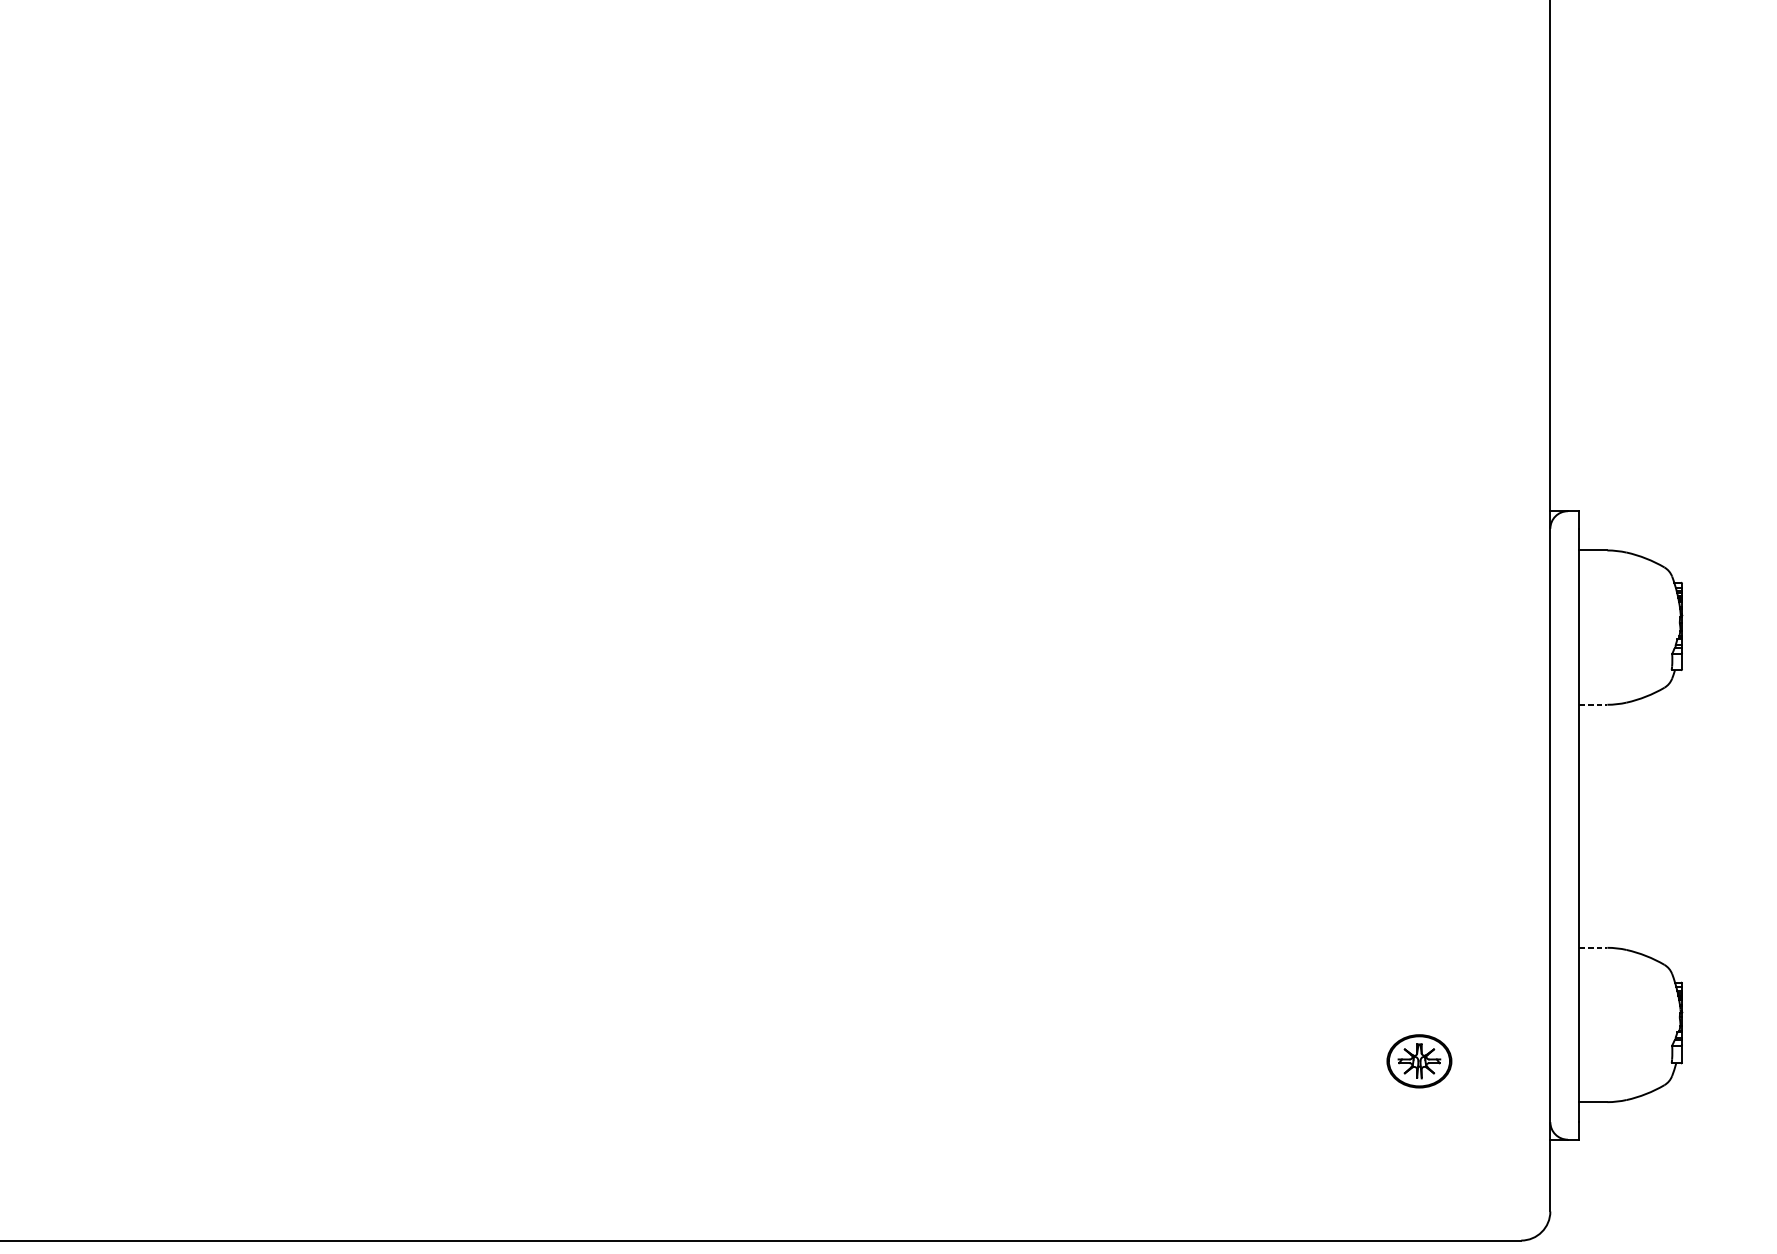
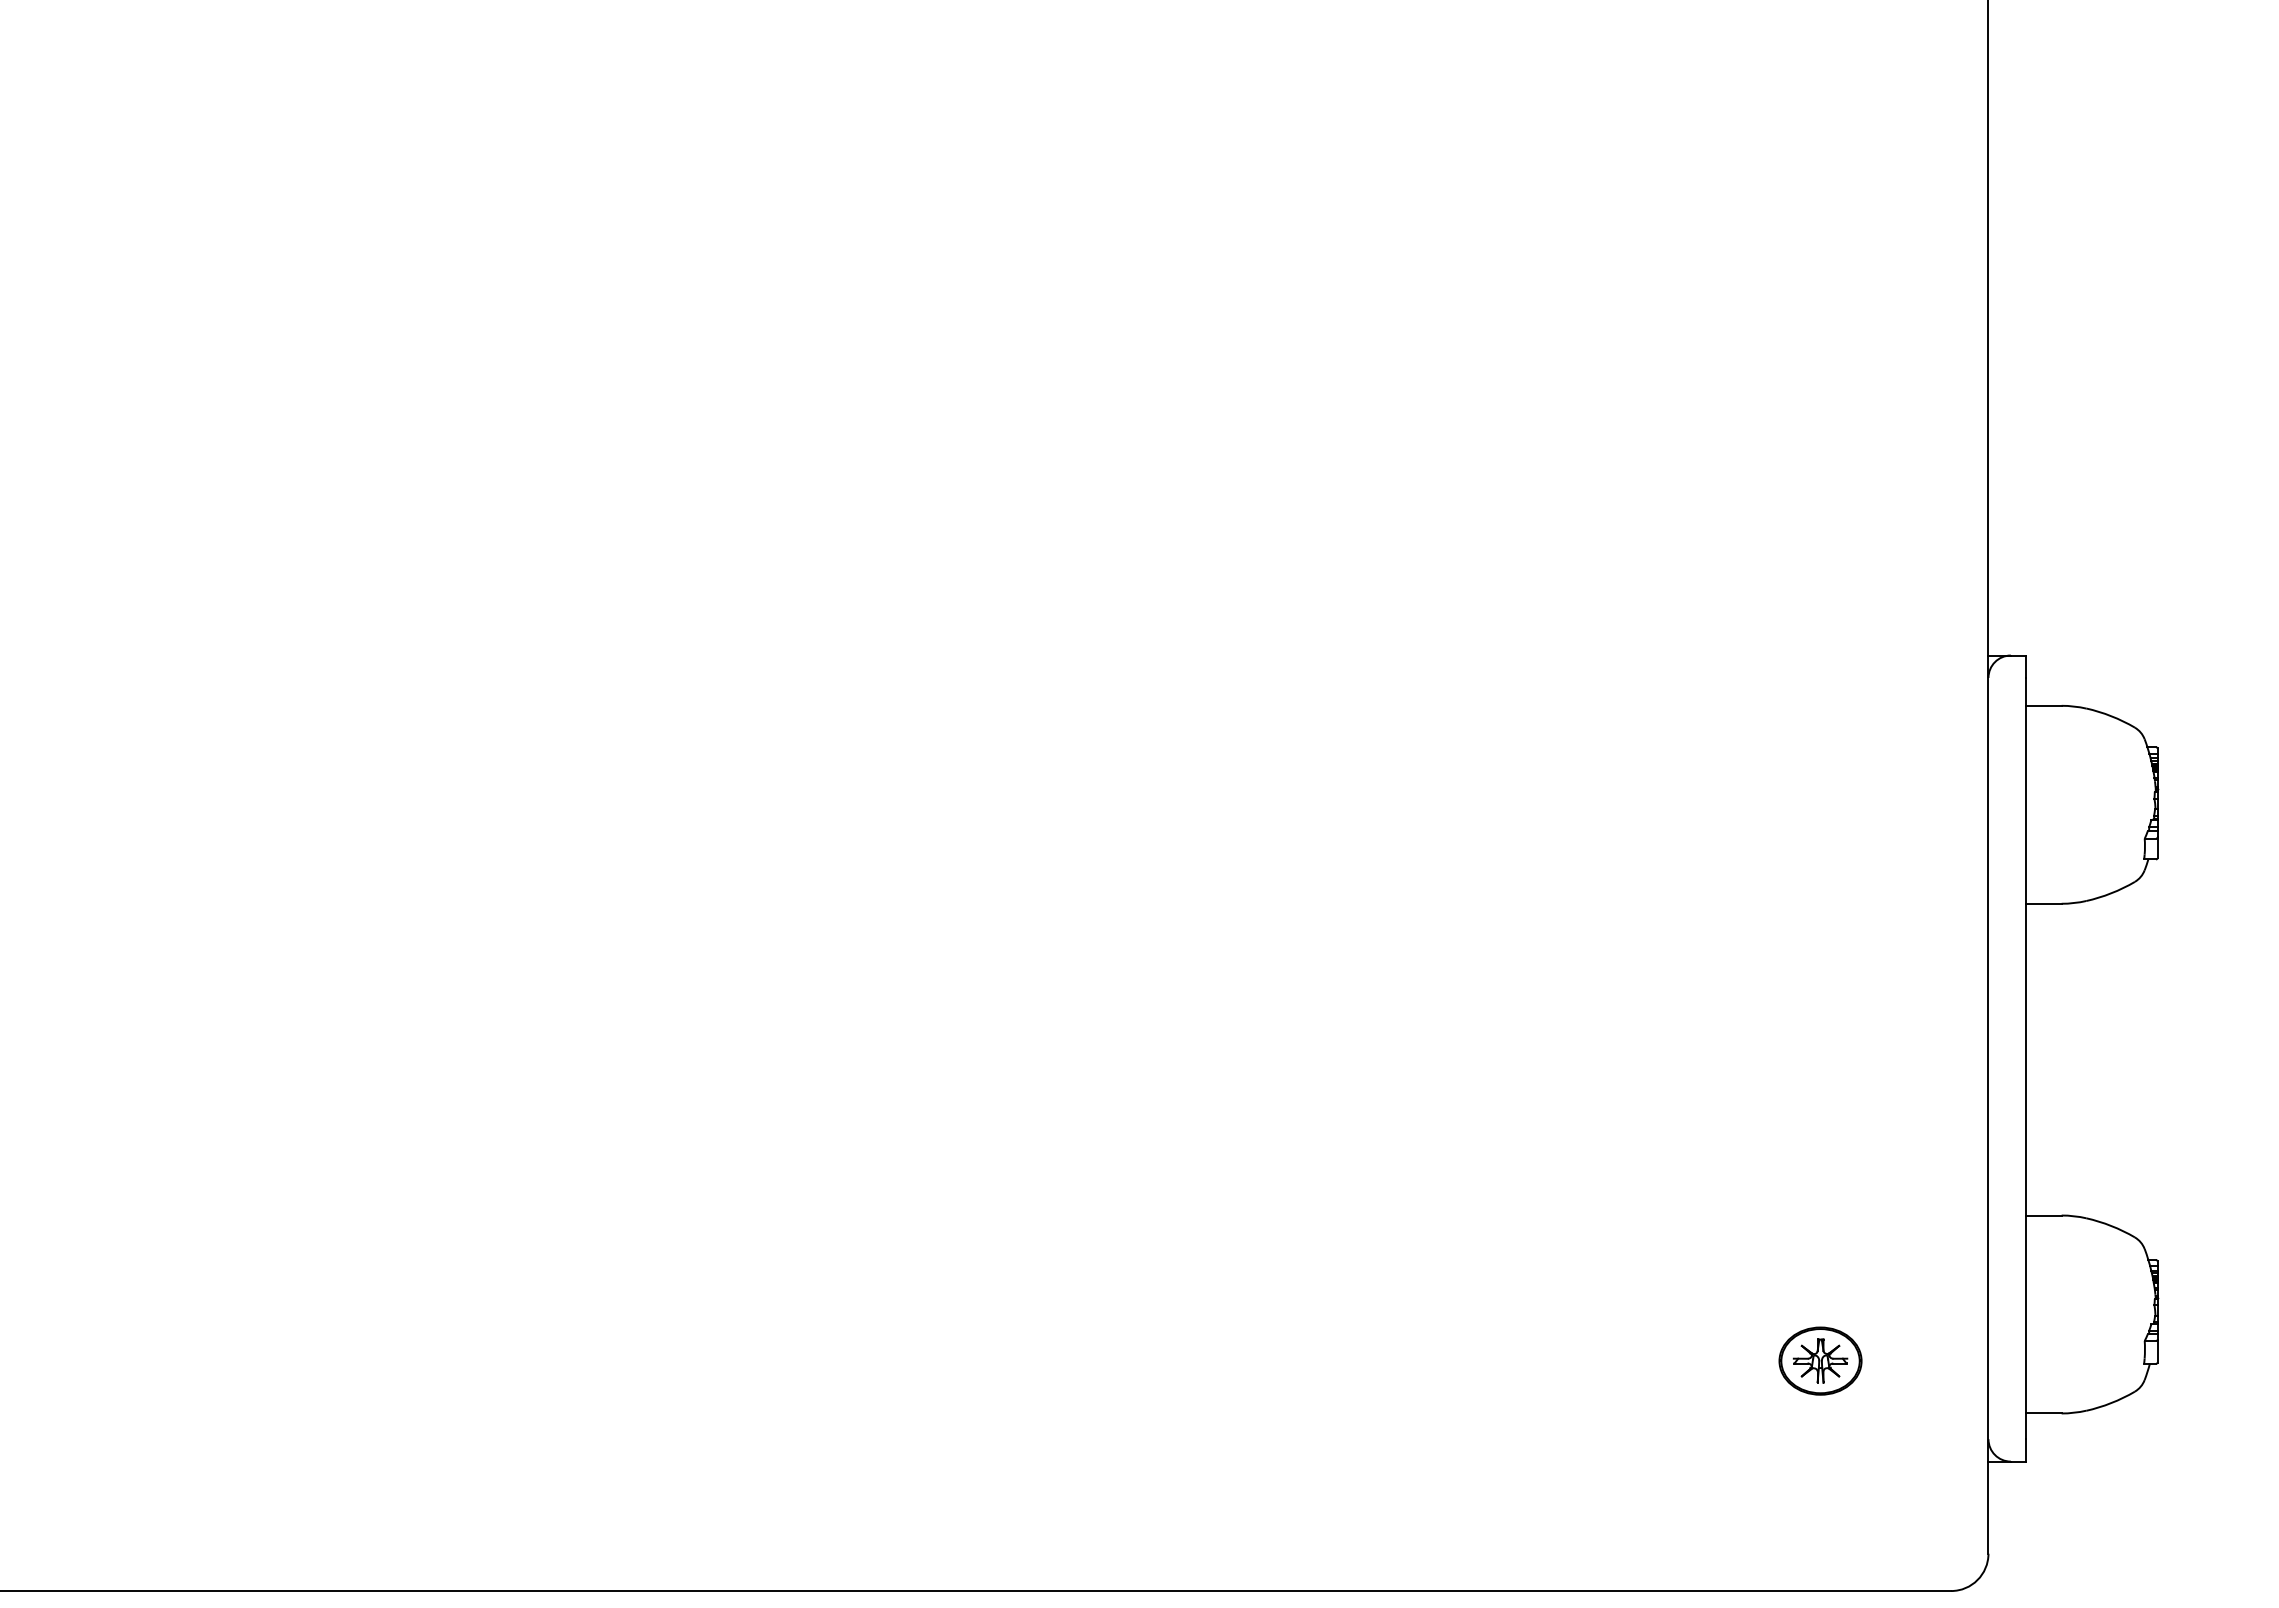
line: (1593, 704) -> (2043, 903), dashed -> solid
line: (1593, 947) -> (2043, 1215), dashed -> solid

